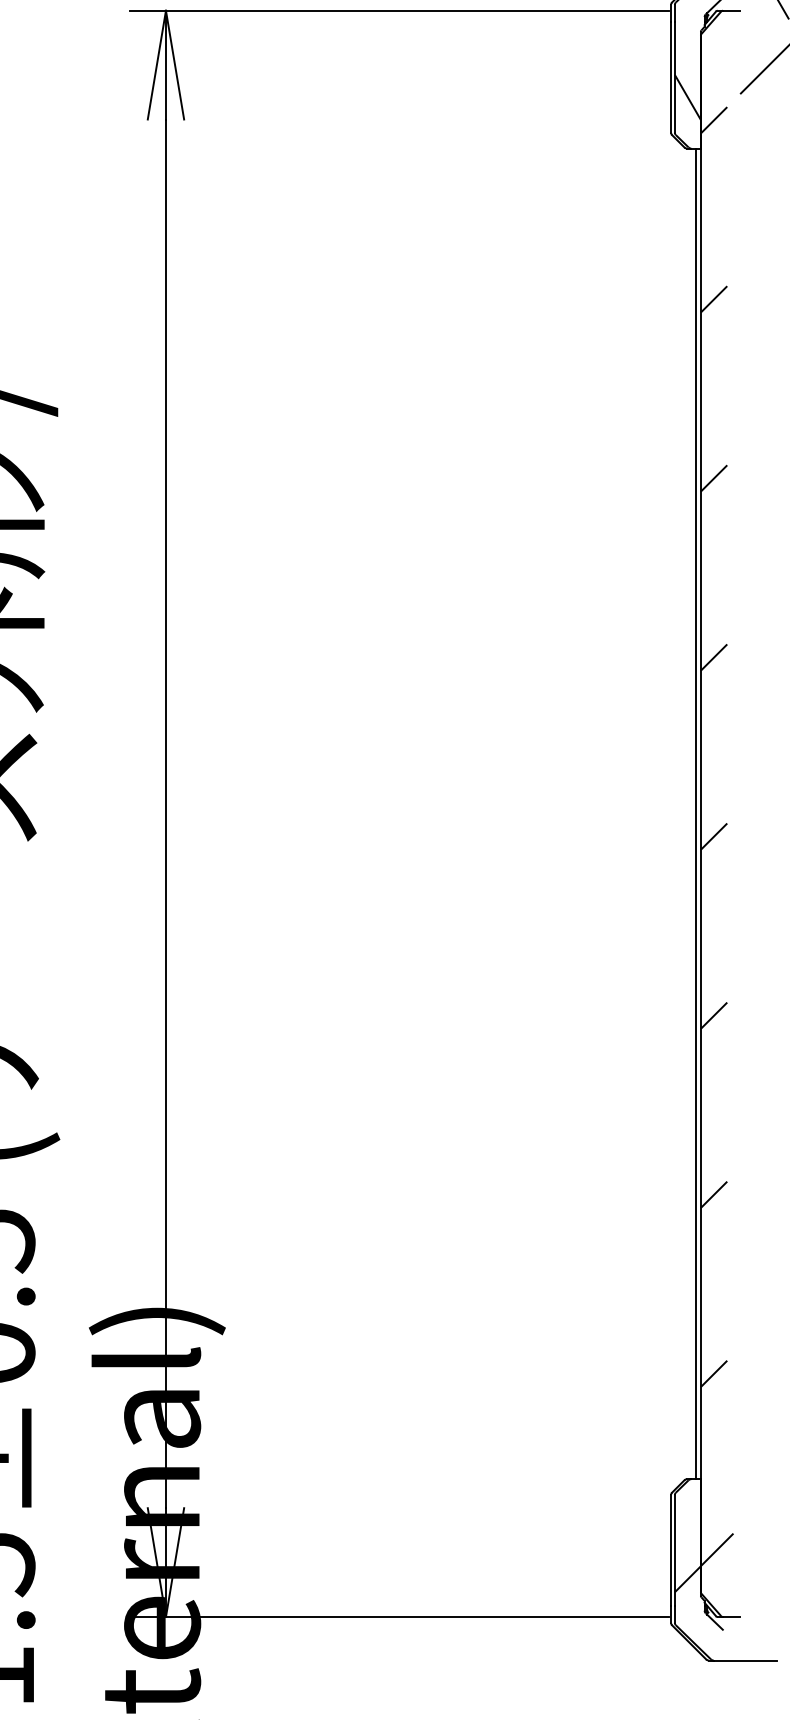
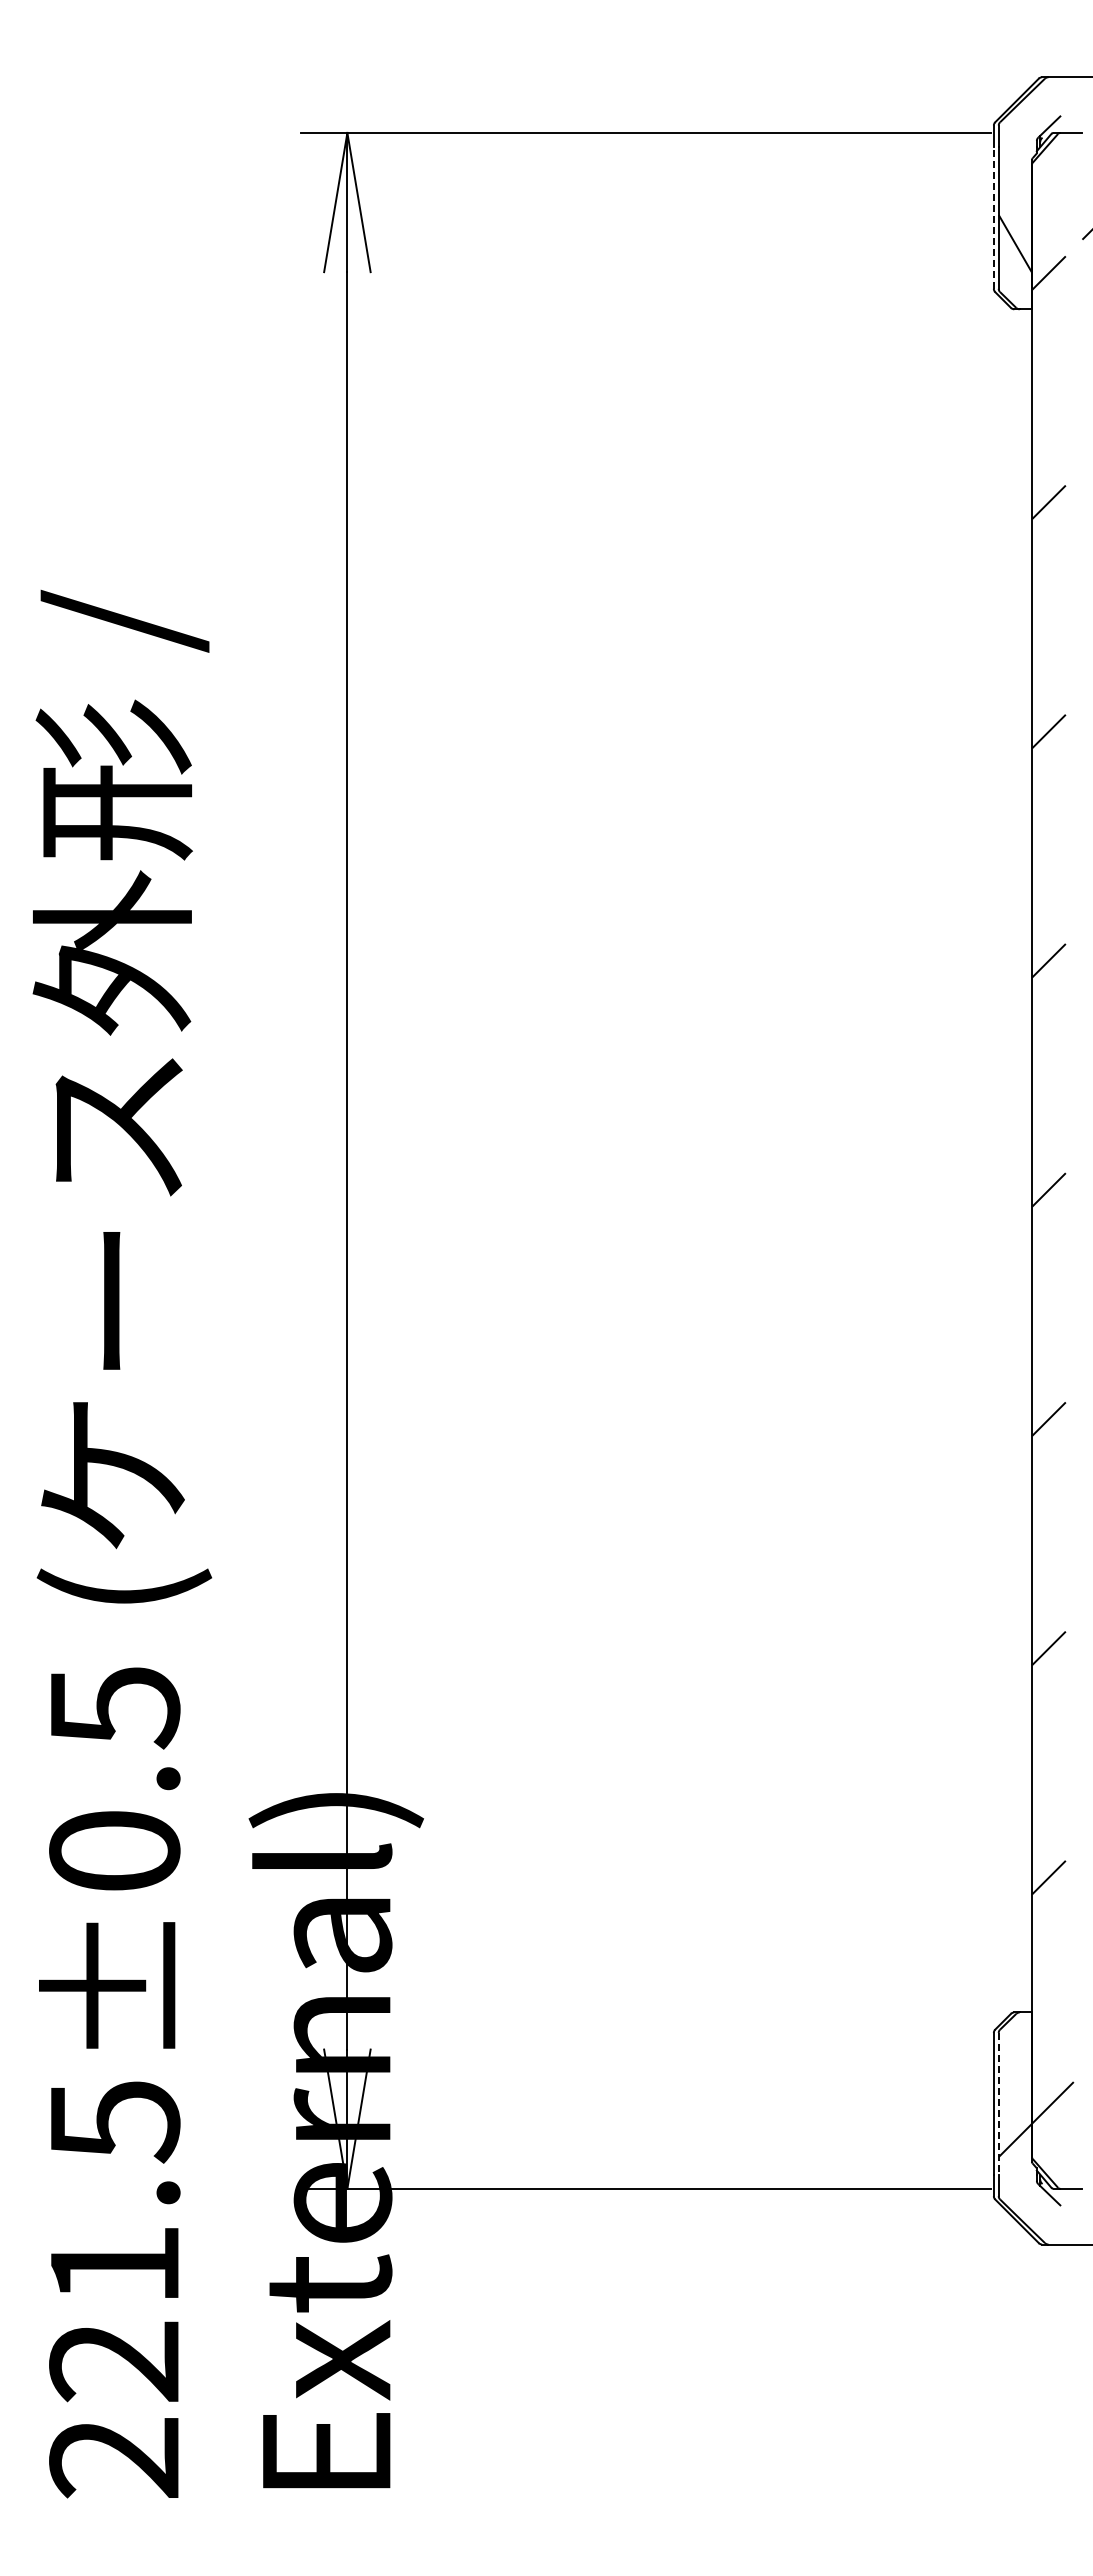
line: (670, 76) -> (993, 217), solid -> dashed
line: (696, 813) -> (1026, 1160), removed
line: (674, 1550) -> (998, 2103), solid -> dashed

